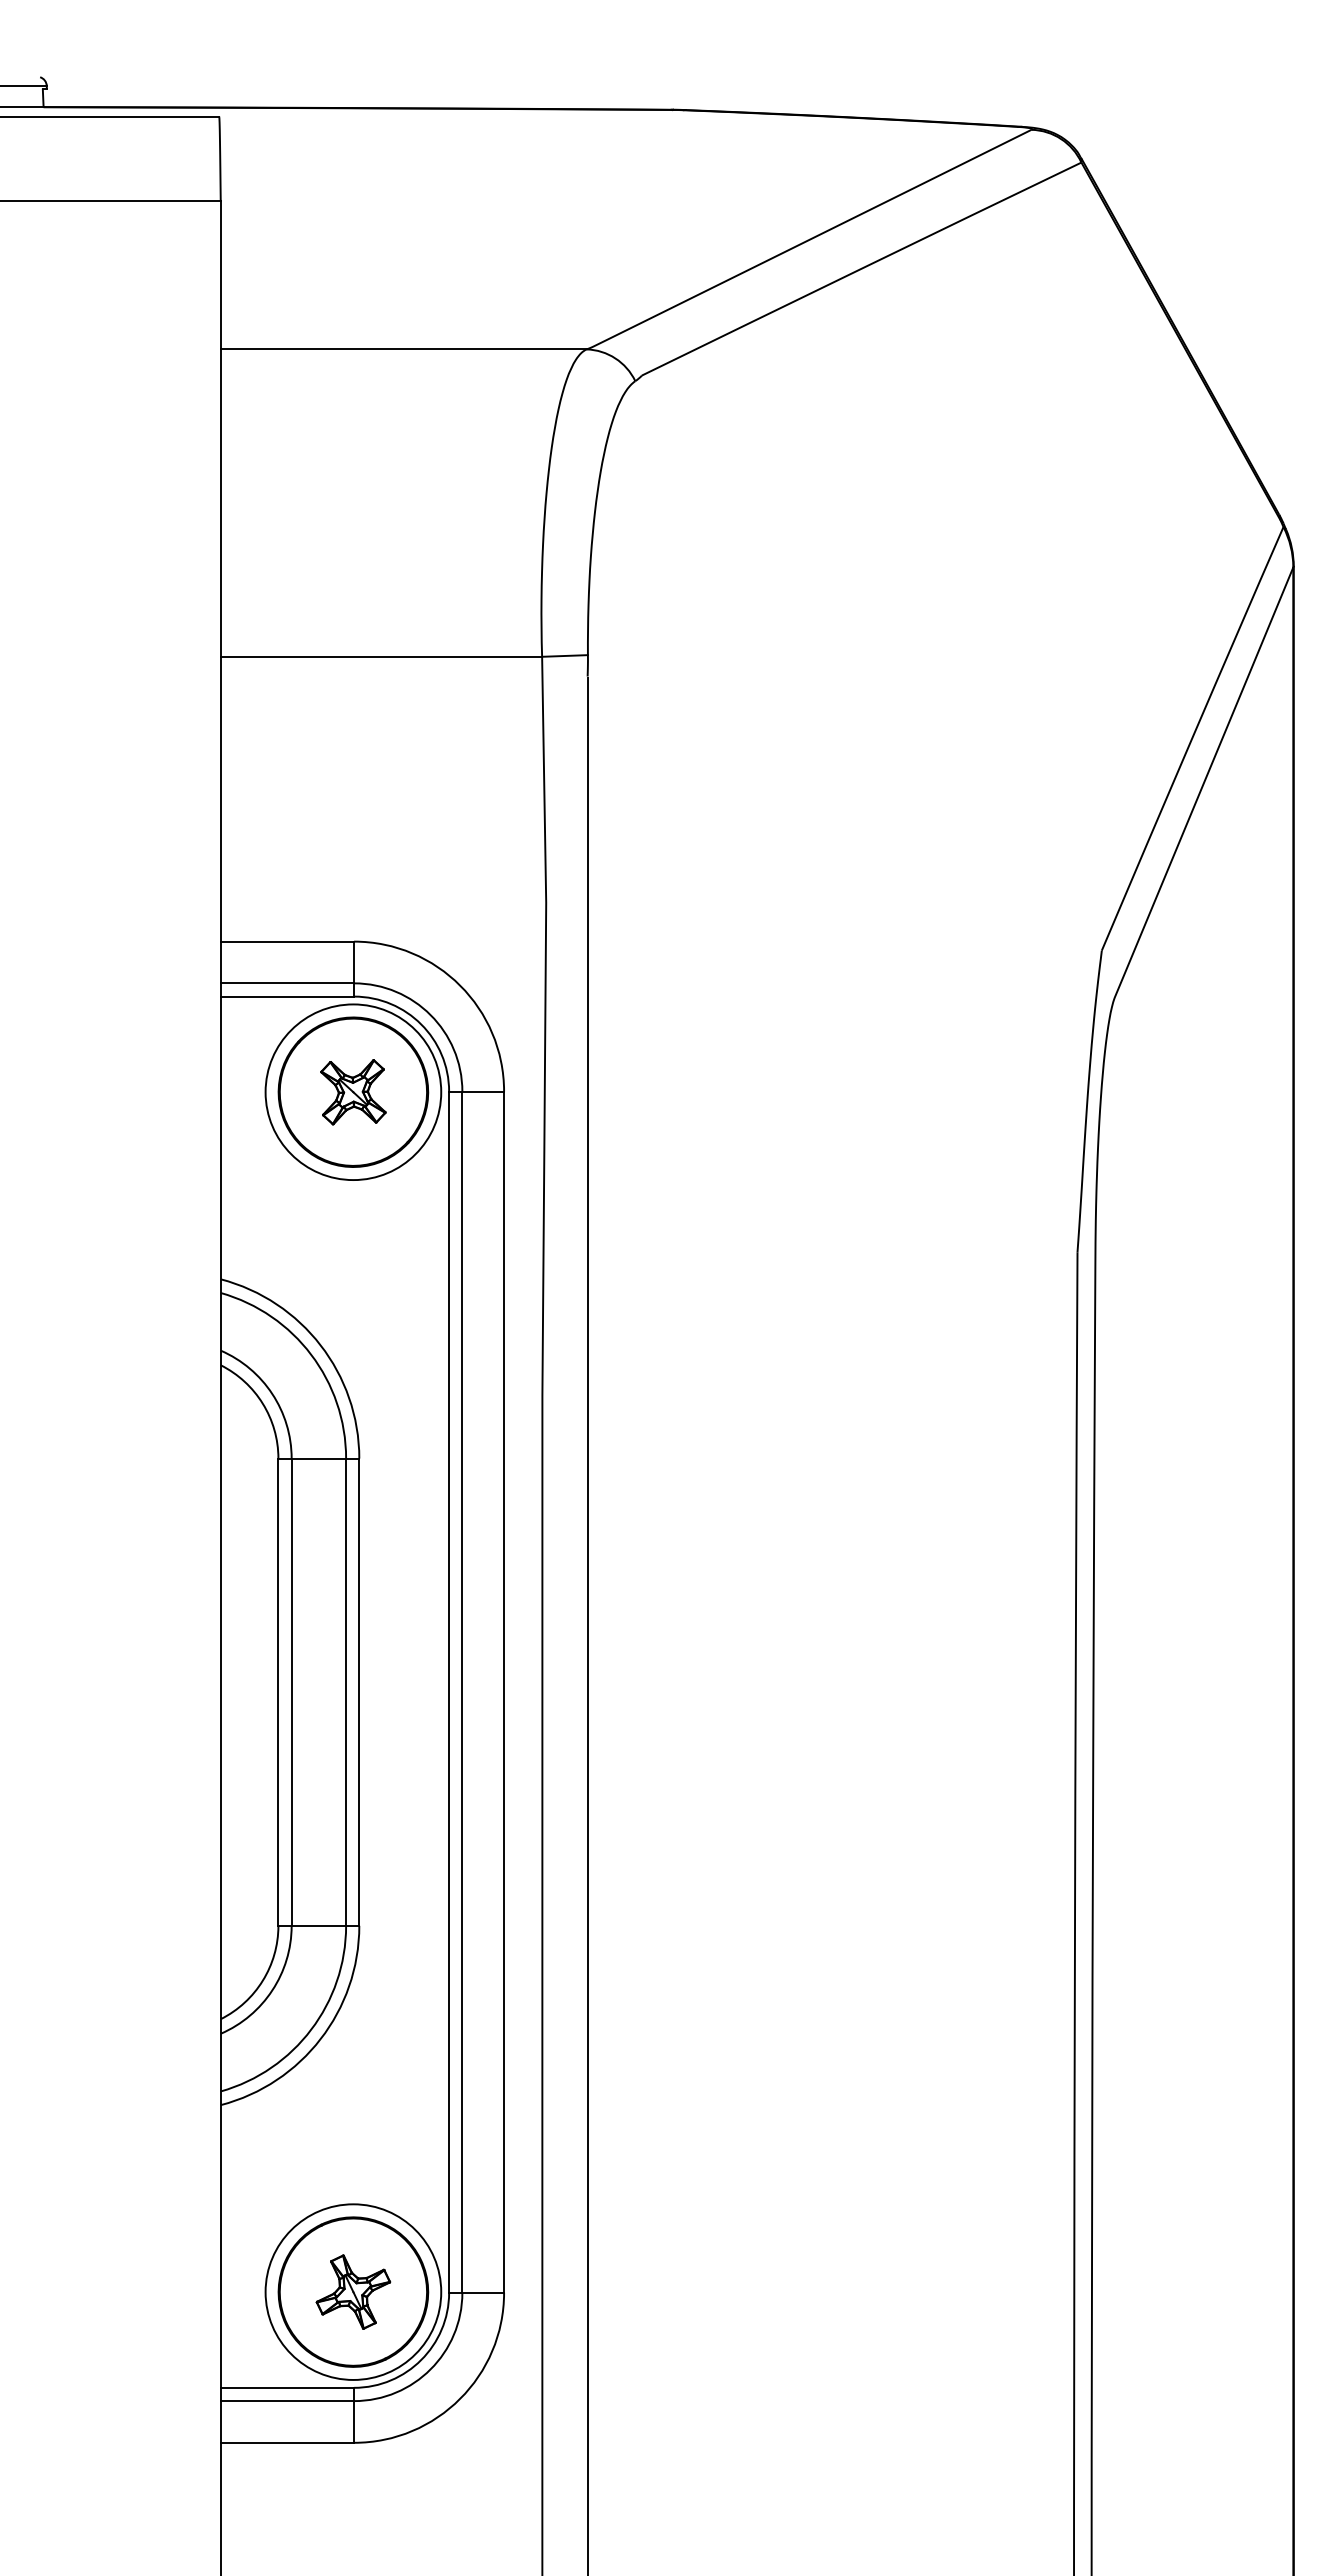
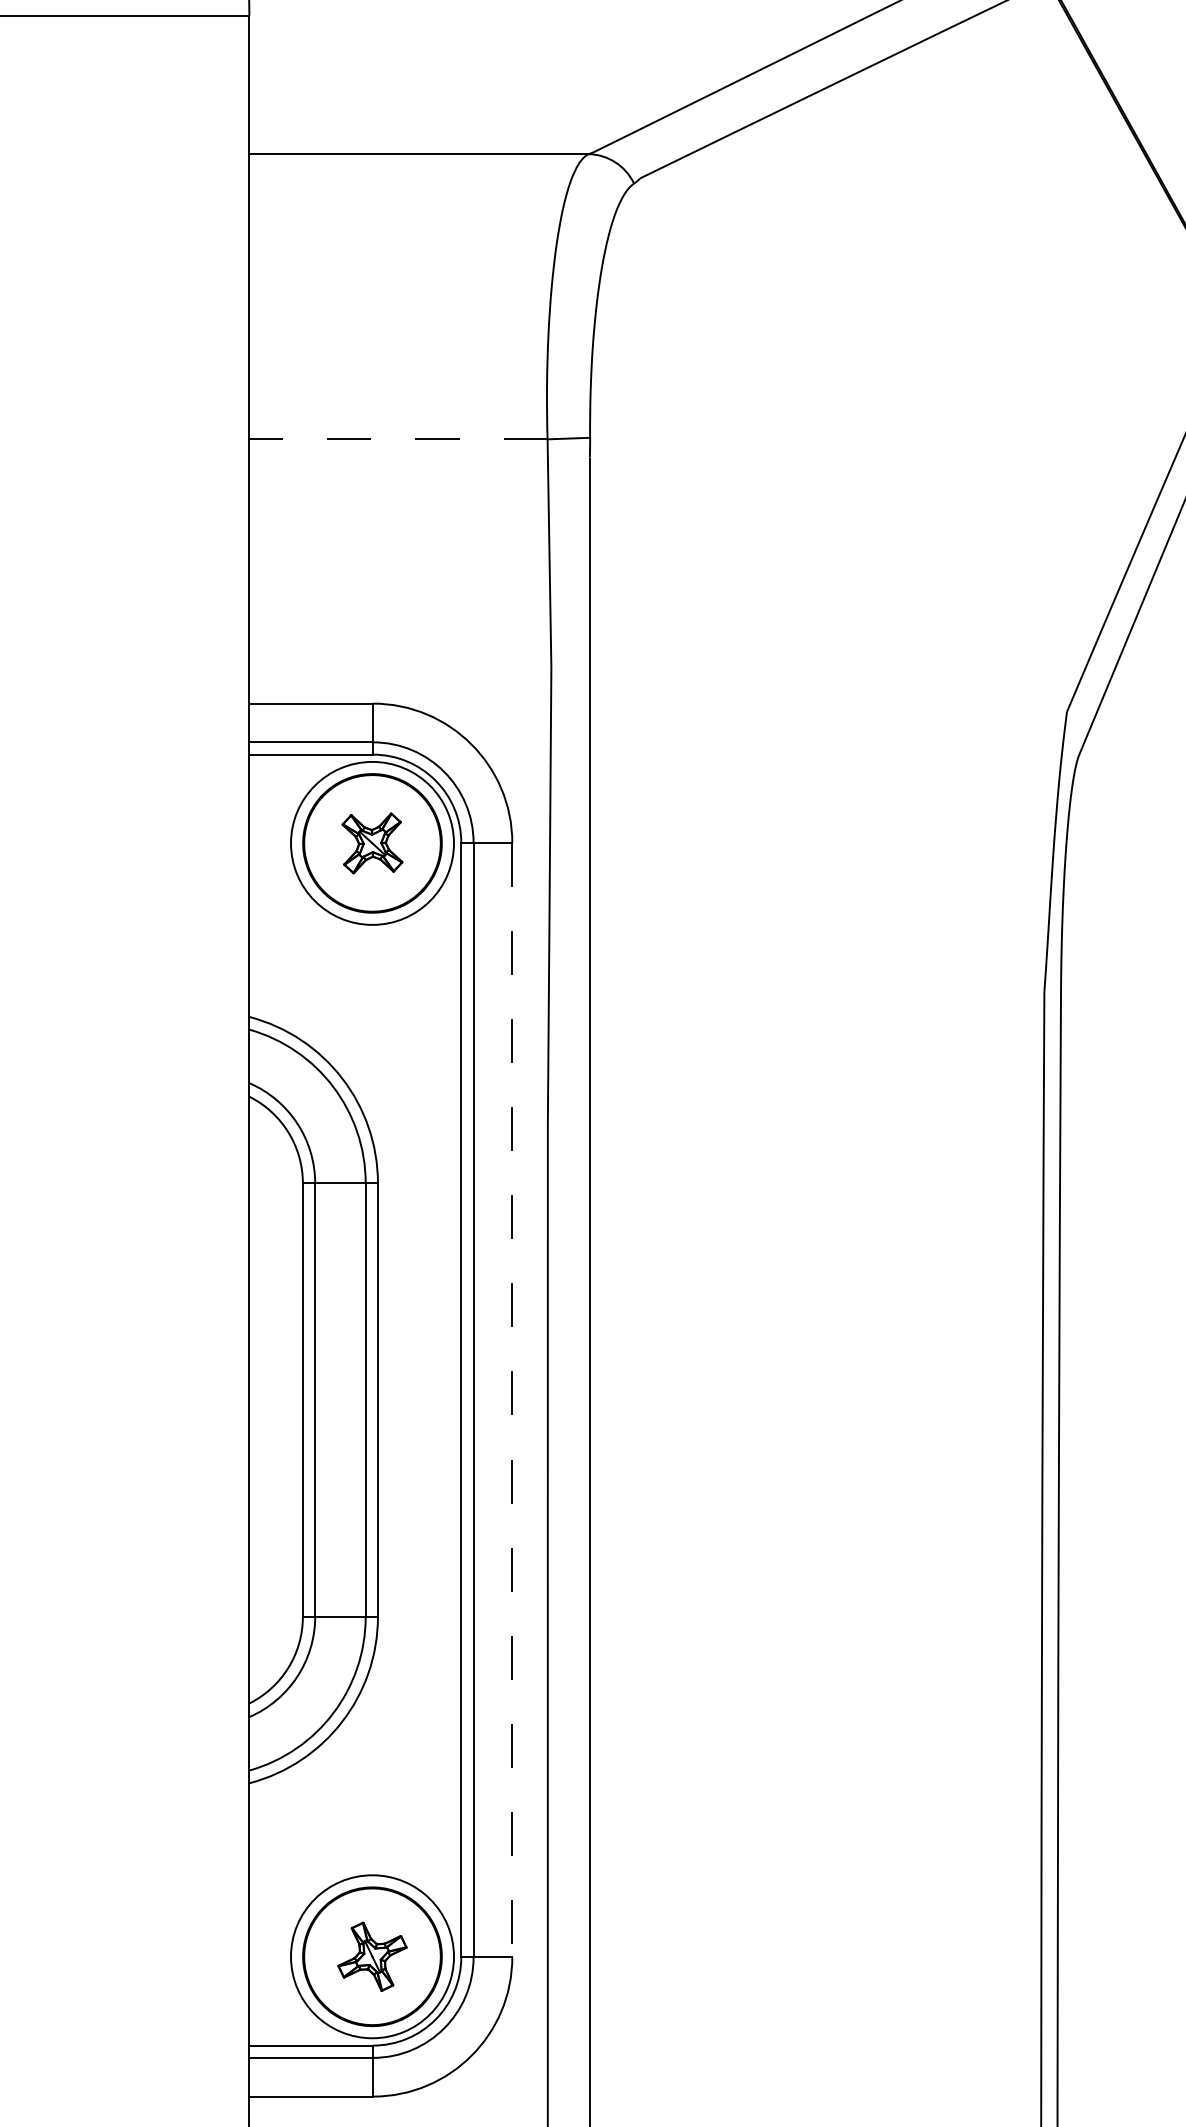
line: (381, 656) -> (398, 439), solid -> dashed
line: (504, 1692) -> (512, 1400), solid -> dashed

